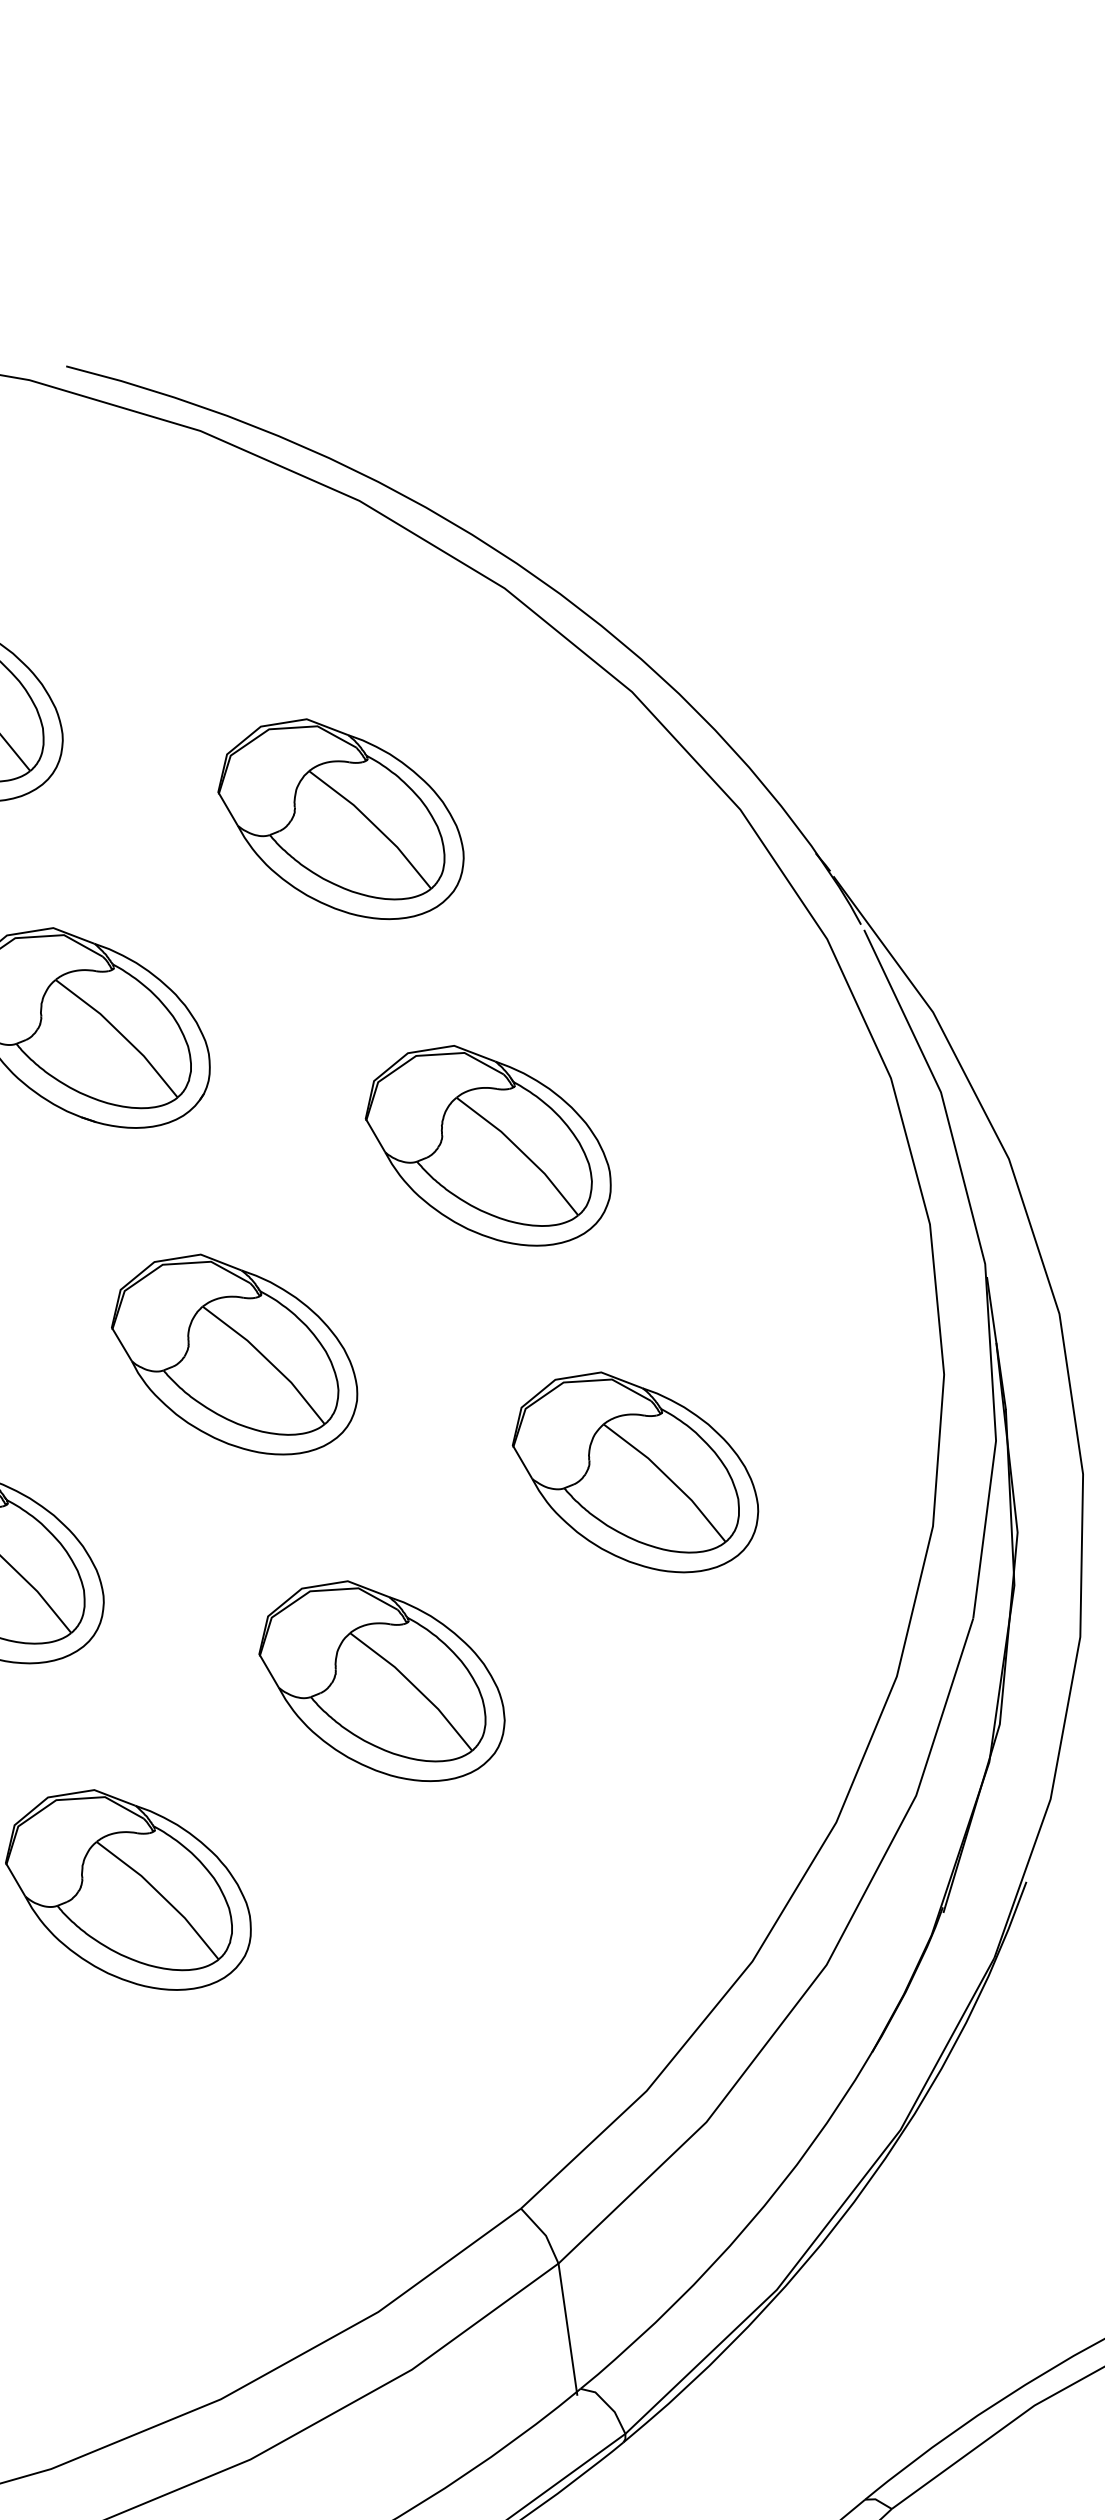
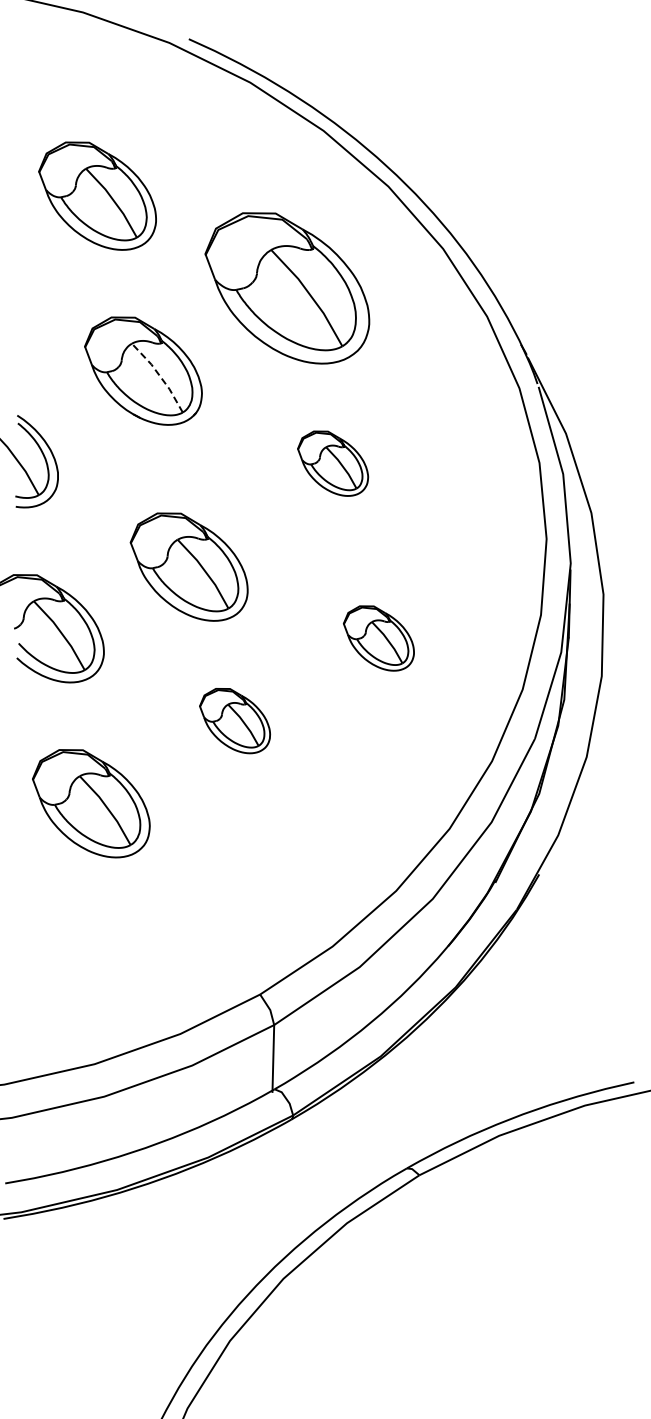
part: (339, 821) -> (286, 288), size x1.4
line: (122, 1034) -> (160, 376), solid -> dashed
part: (486, 1147) -> (332, 463), size x0.6
part: (232, 1355) -> (188, 566), moved
part: (634, 1474) -> (378, 638), size x0.6
part: (380, 1681) -> (234, 720), size x0.6

